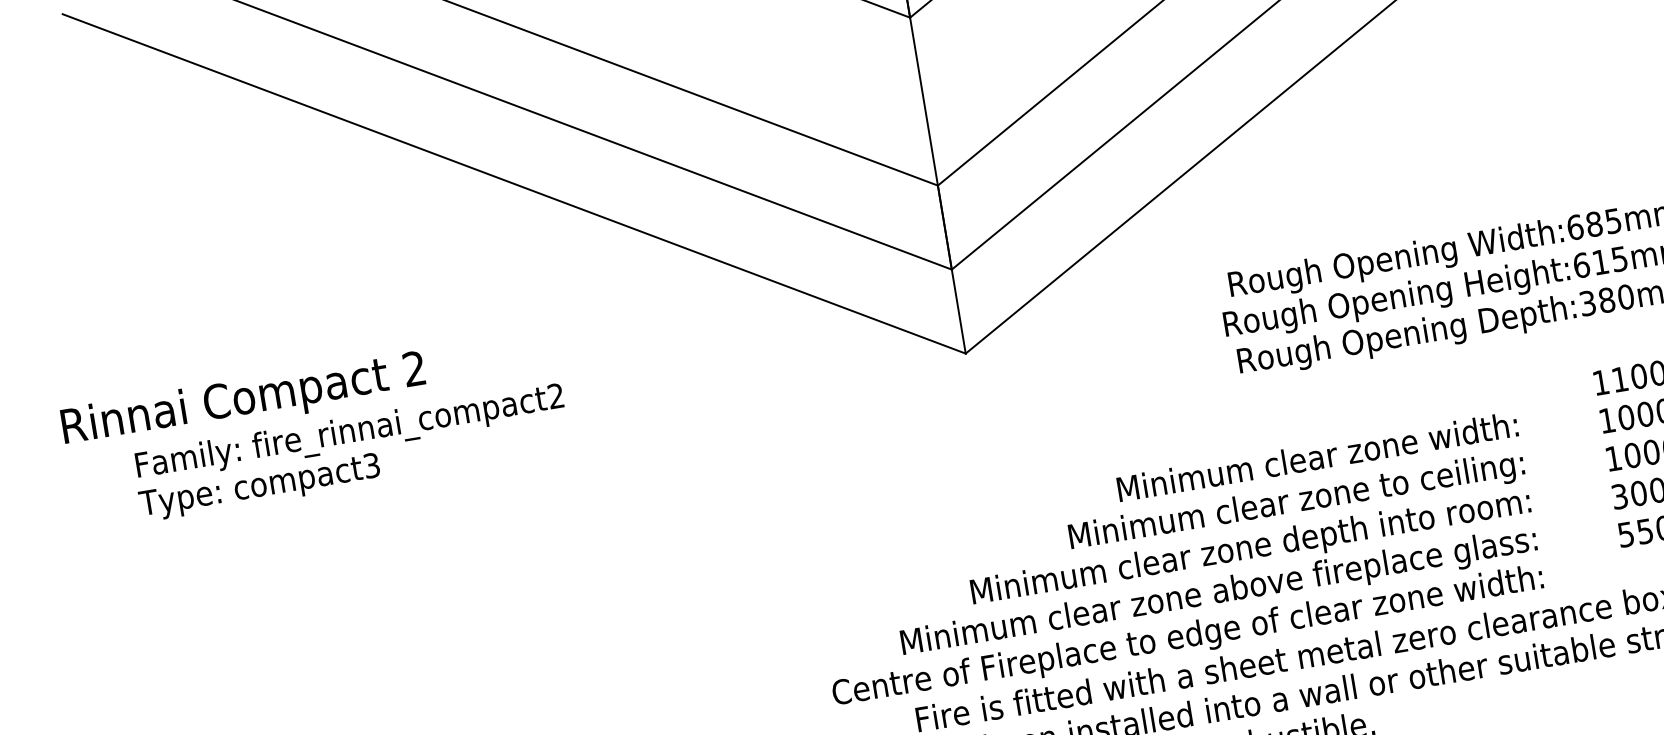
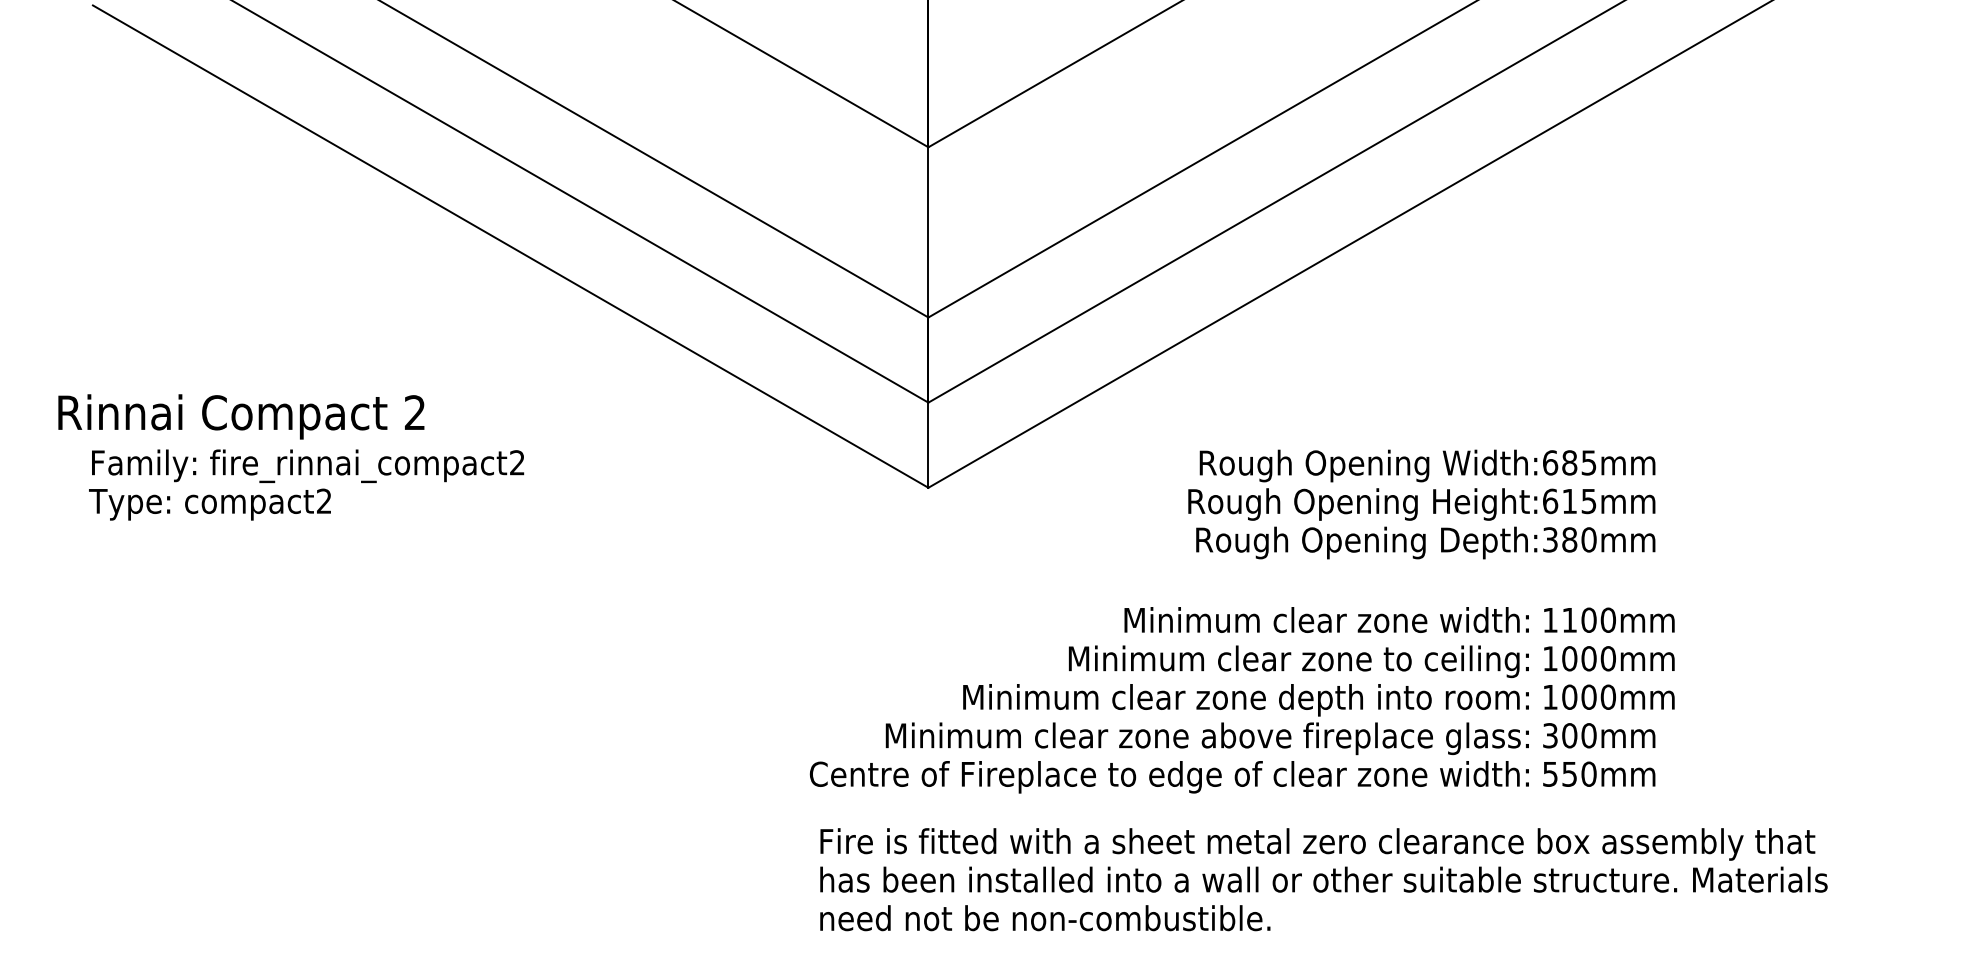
text: (243, 400) -> (241, 416), moved
text: (371, 464) -> (324, 500), compact3 -> compact2
text: (1174, 561) -> (1168, 700), moved

